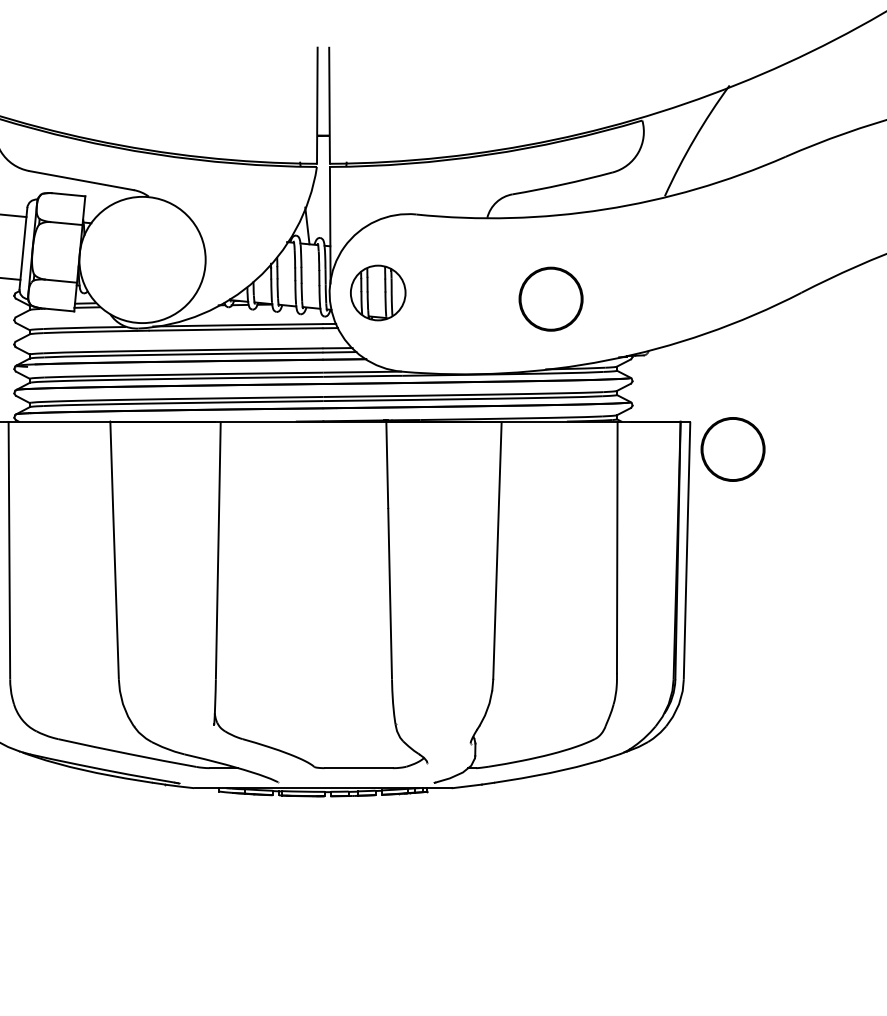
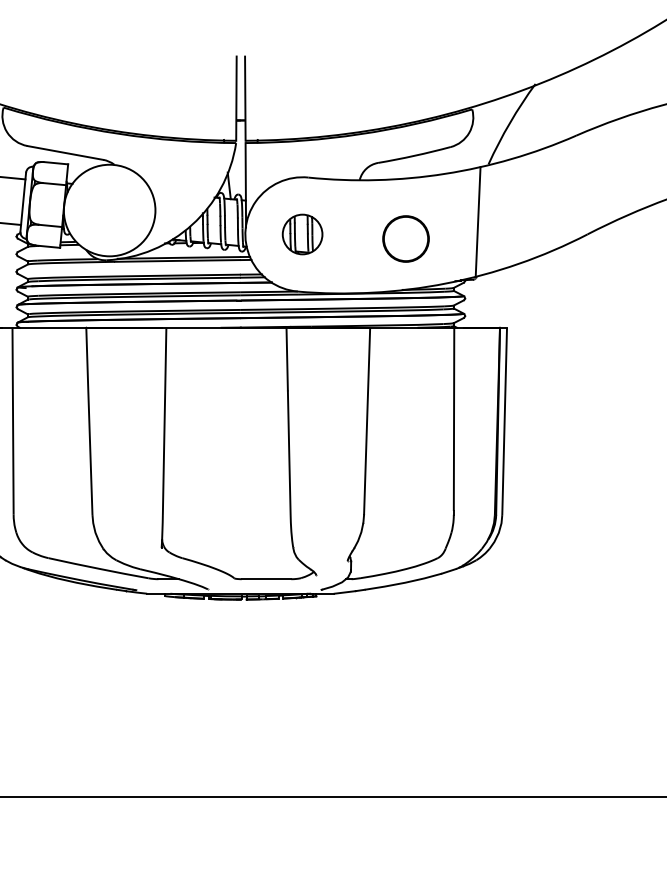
line: (649, 275) -> (477, 221), added
part: (378, 292) -> (302, 234), moved
circle: (732, 448) -> (537, 347), removed

